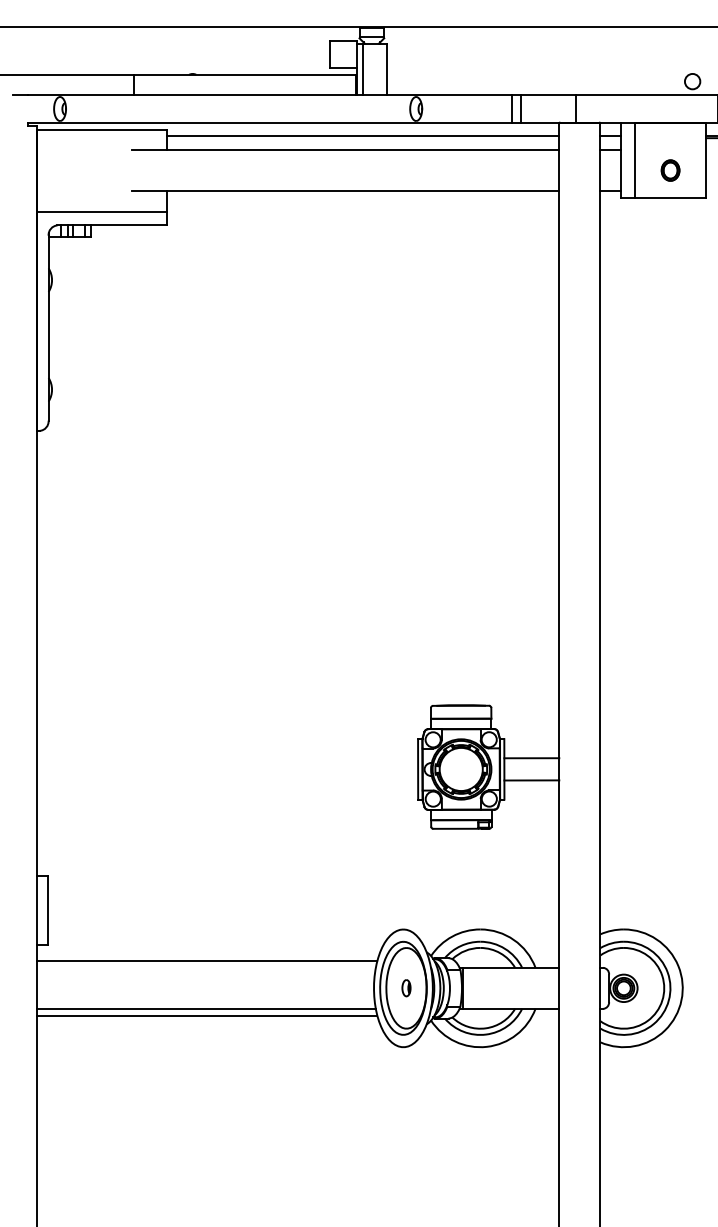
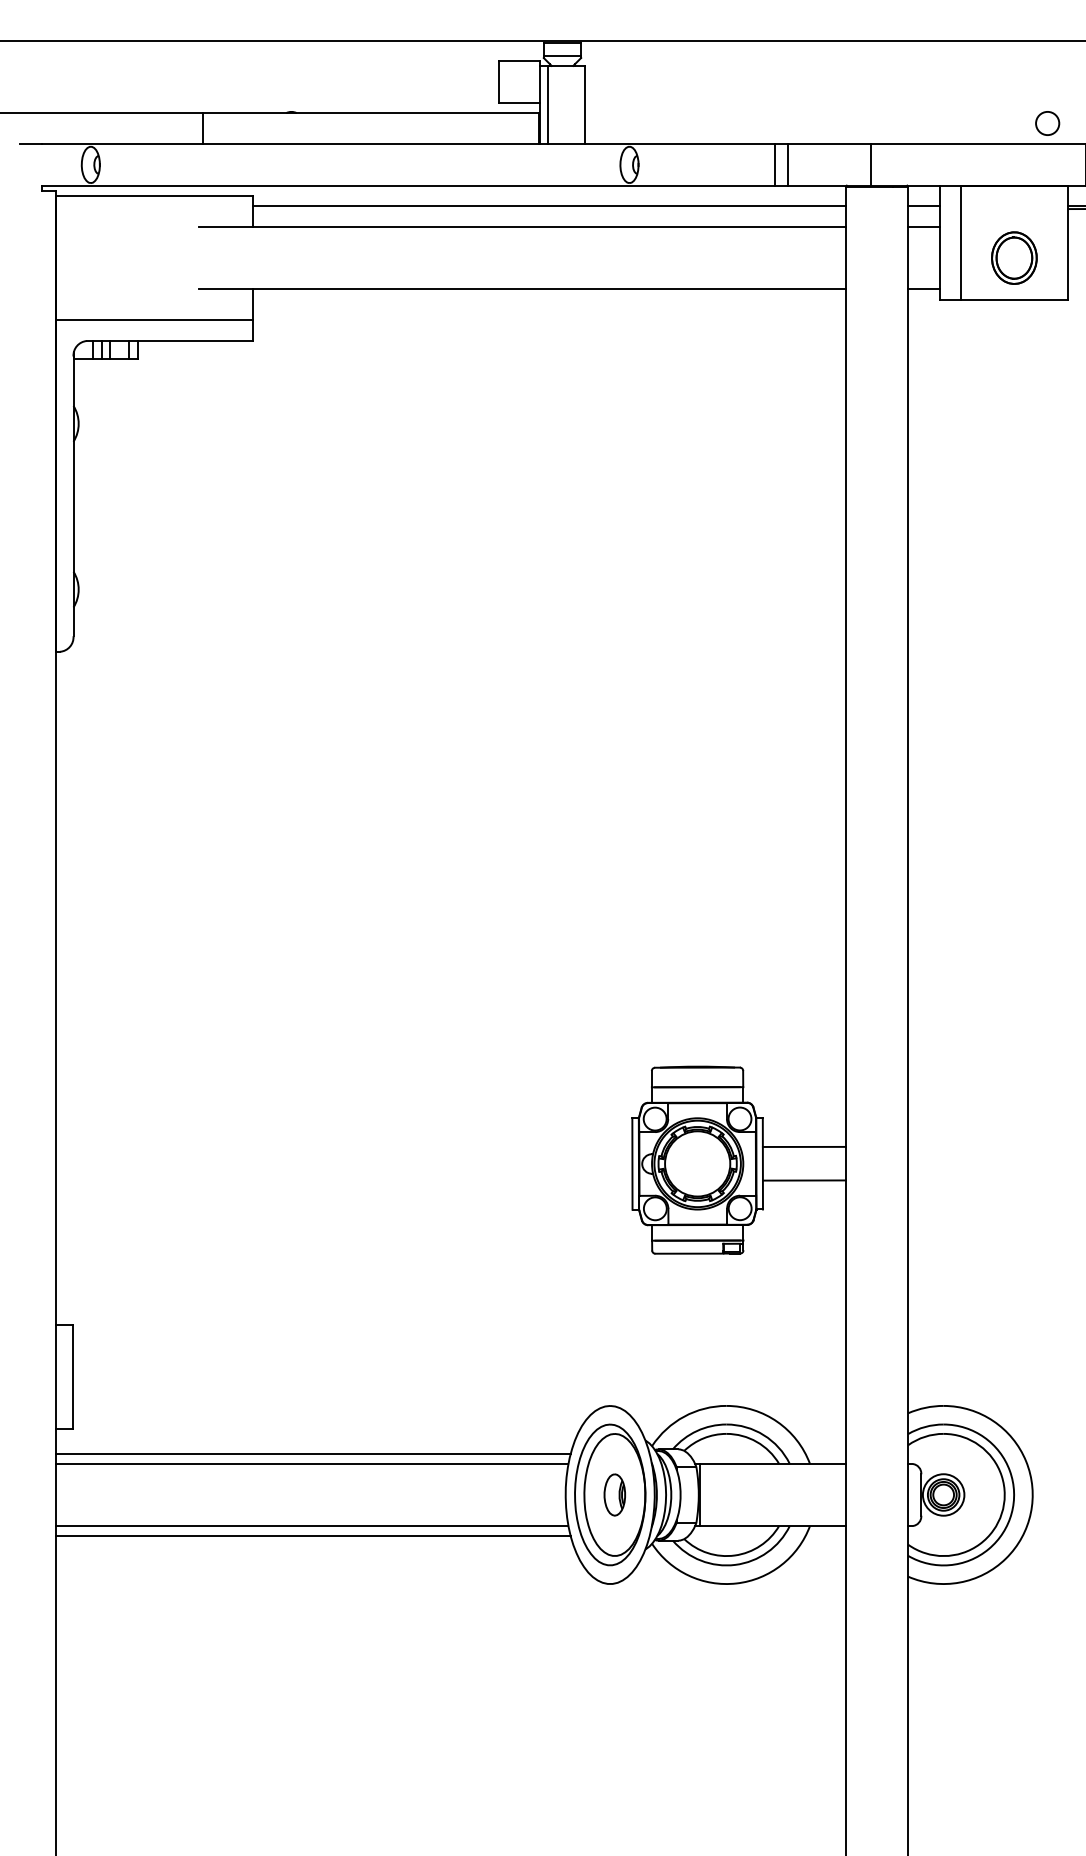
part: (670, 170) -> (1014, 257), size x1.67
line: (205, 967) -> (310, 1463), added
part: (406, 987) -> (614, 1493), size x1.67

